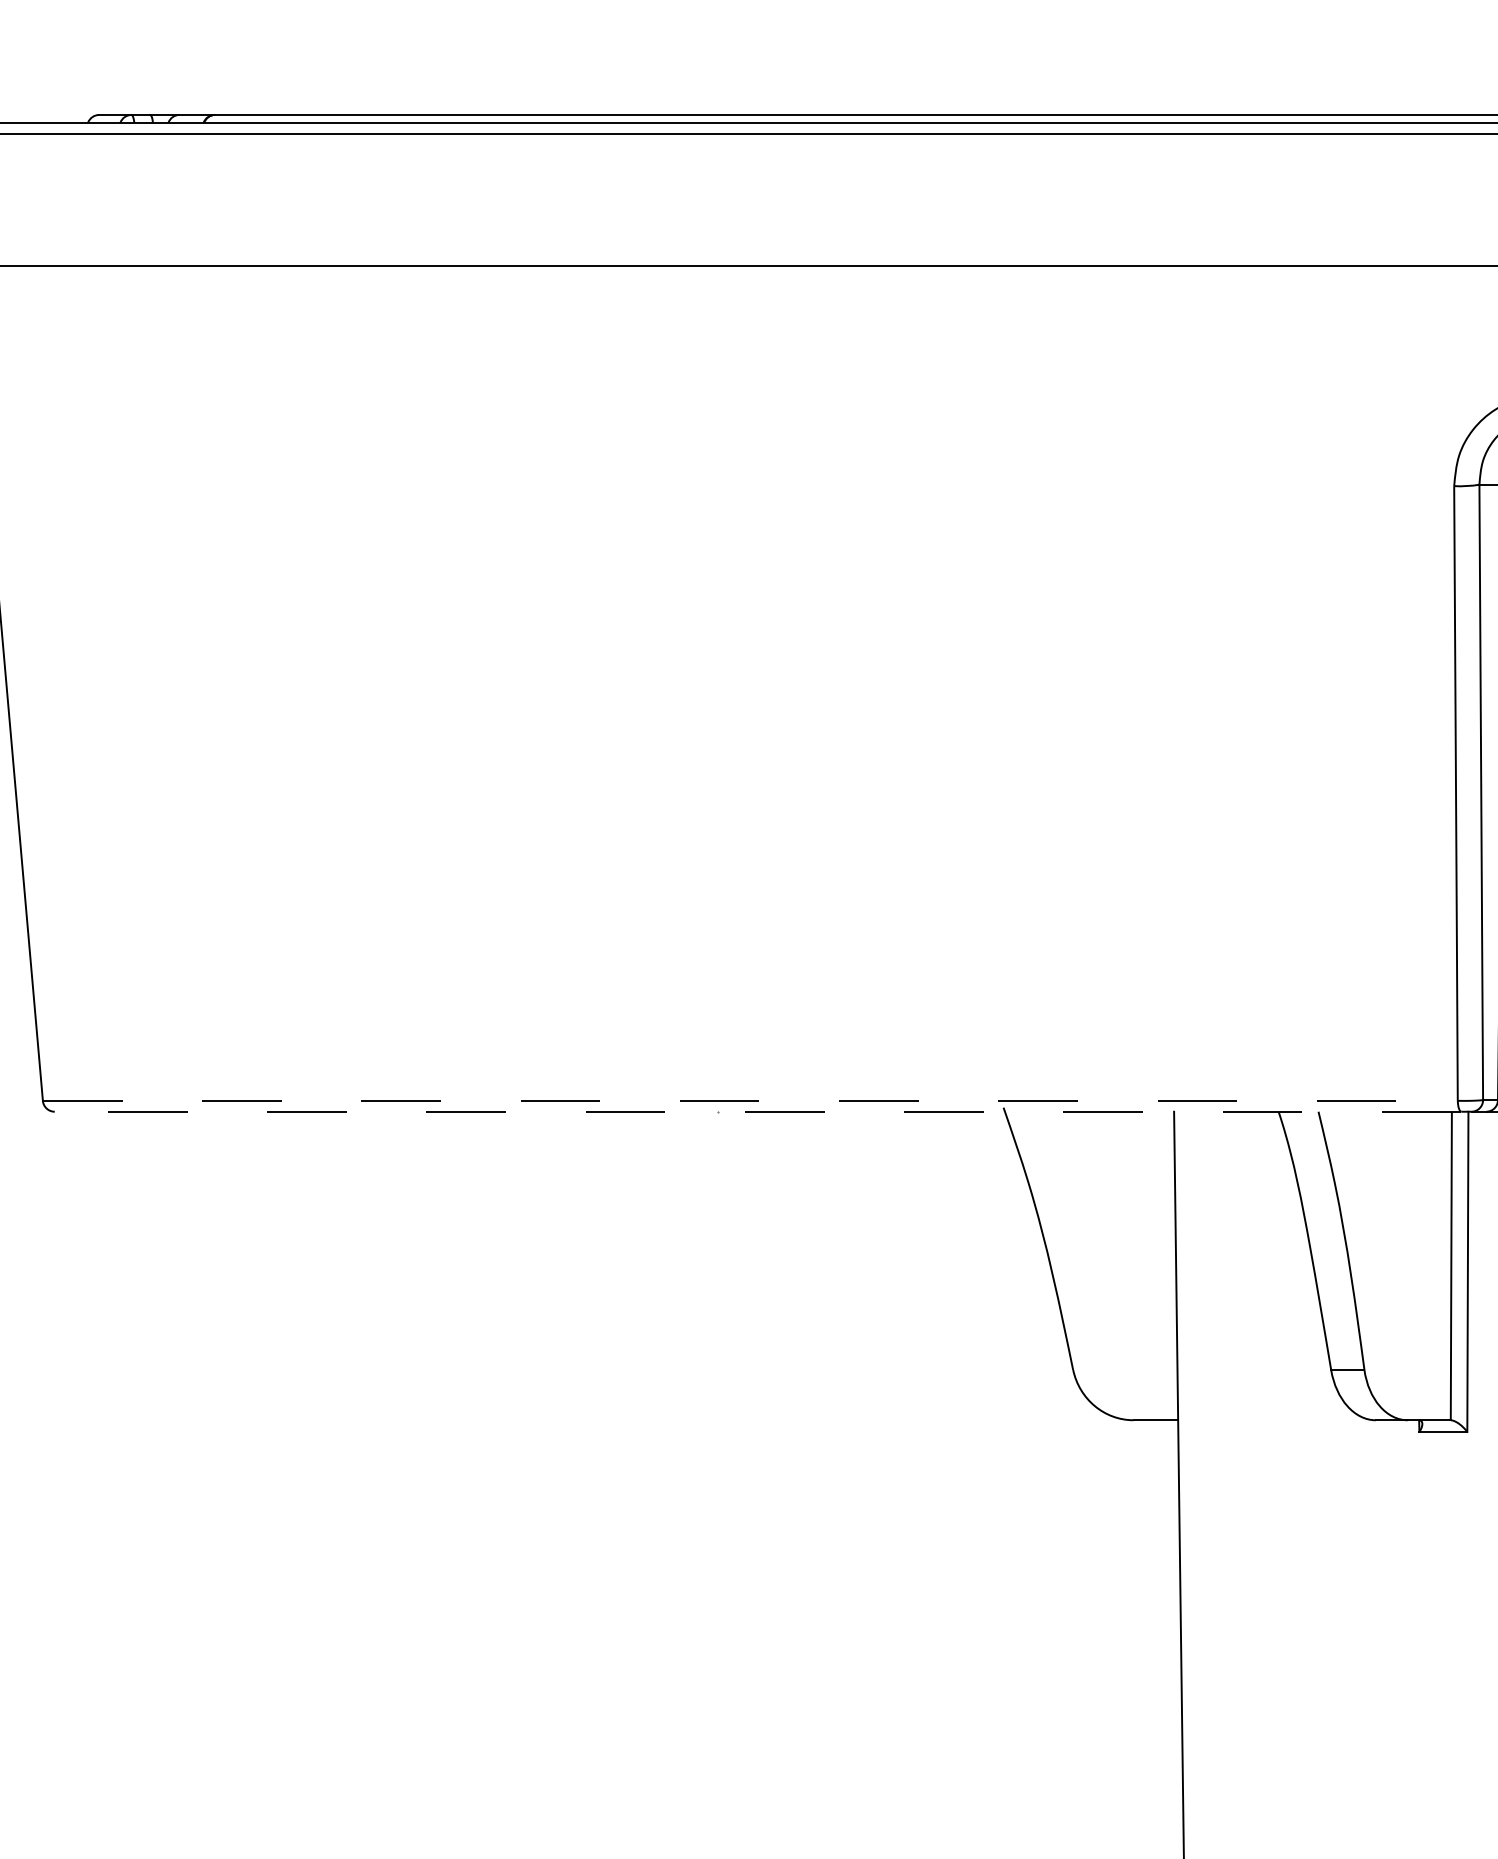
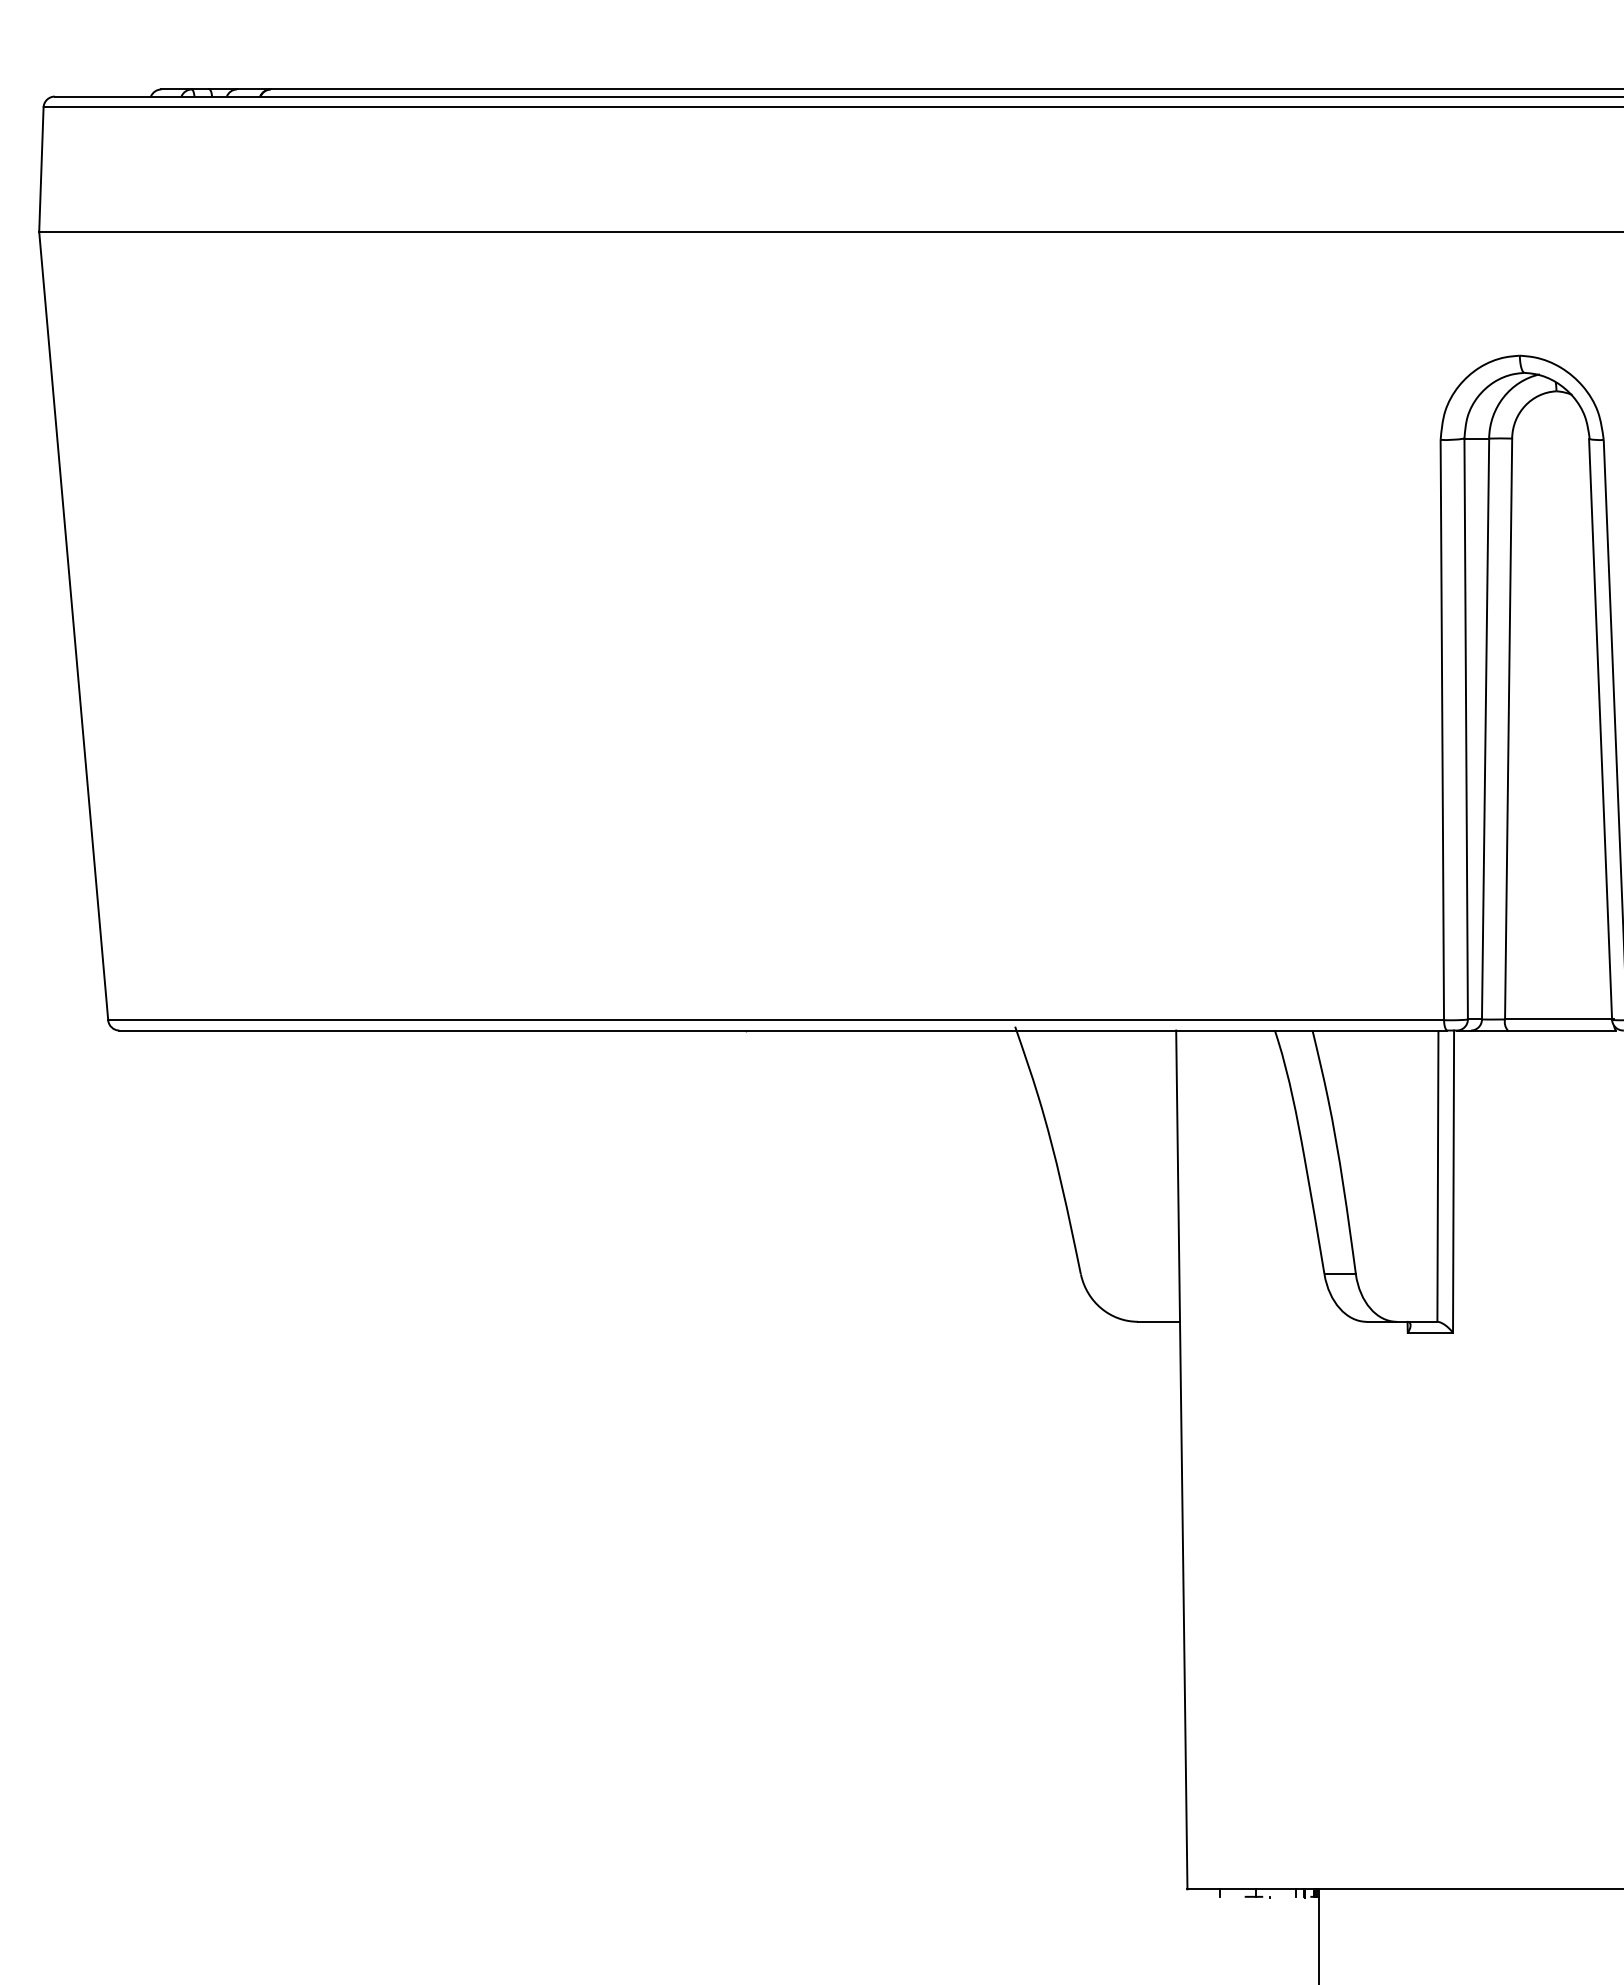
line: (750, 1101) -> (776, 1020), dashed -> solid
line: (757, 1111) -> (782, 1030), dashed -> solid

